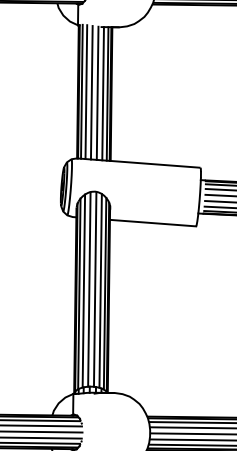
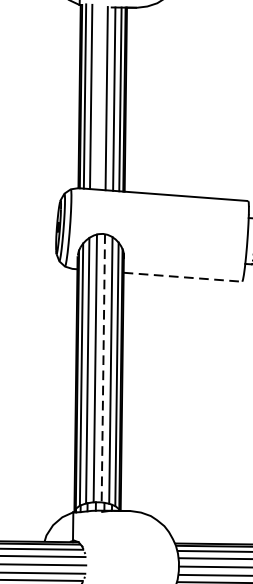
line: (91, 92) -> (98, 97), removed
line: (153, 223) -> (183, 277), solid -> dashed
line: (95, 289) -> (103, 368), solid -> dashed

